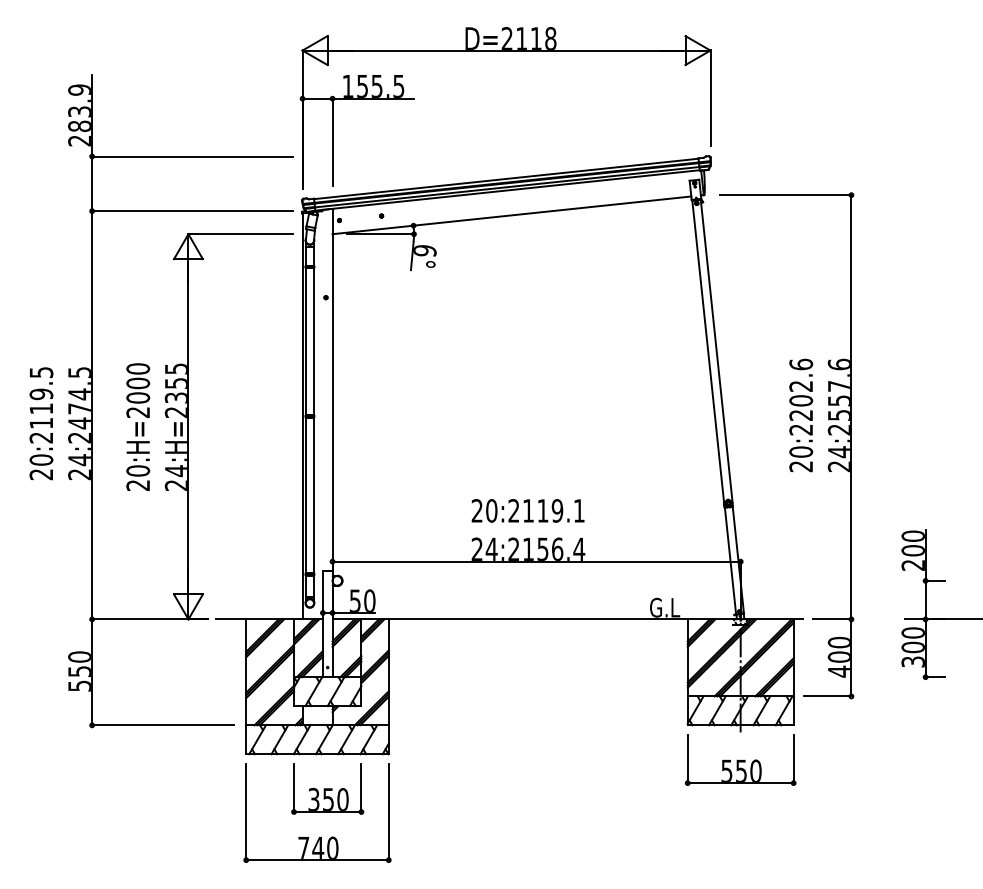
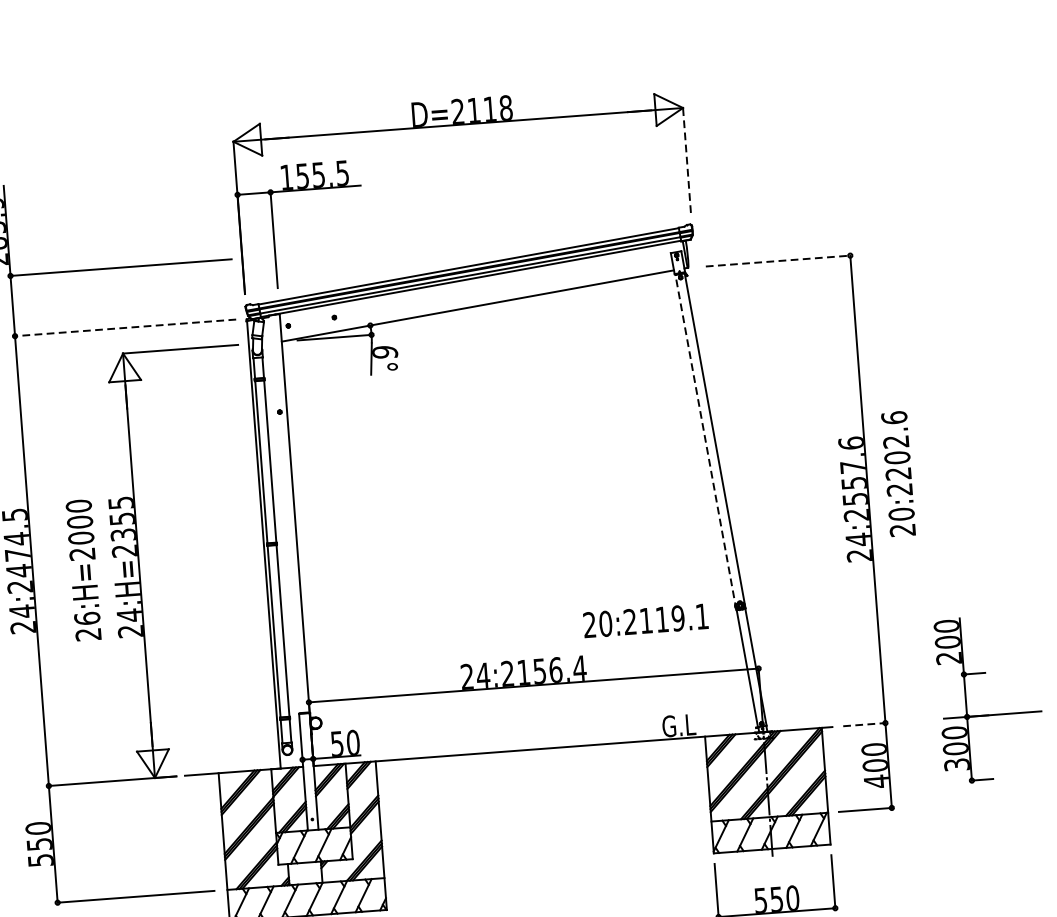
line: (710, 98) -> (687, 160), solid -> dashed
line: (785, 195) -> (777, 261), solid -> dashed
line: (191, 211) -> (124, 328), solid -> dashed
line: (708, 353) -> (705, 441), solid -> dashed
text: (801, 415) -> (898, 473), moved
text: (137, 470) -> (86, 618), 20:H=2000 -> 26:H=2000
text: (527, 510) -> (645, 620), moved
line: (832, 619) -> (864, 724), solid -> dashed

